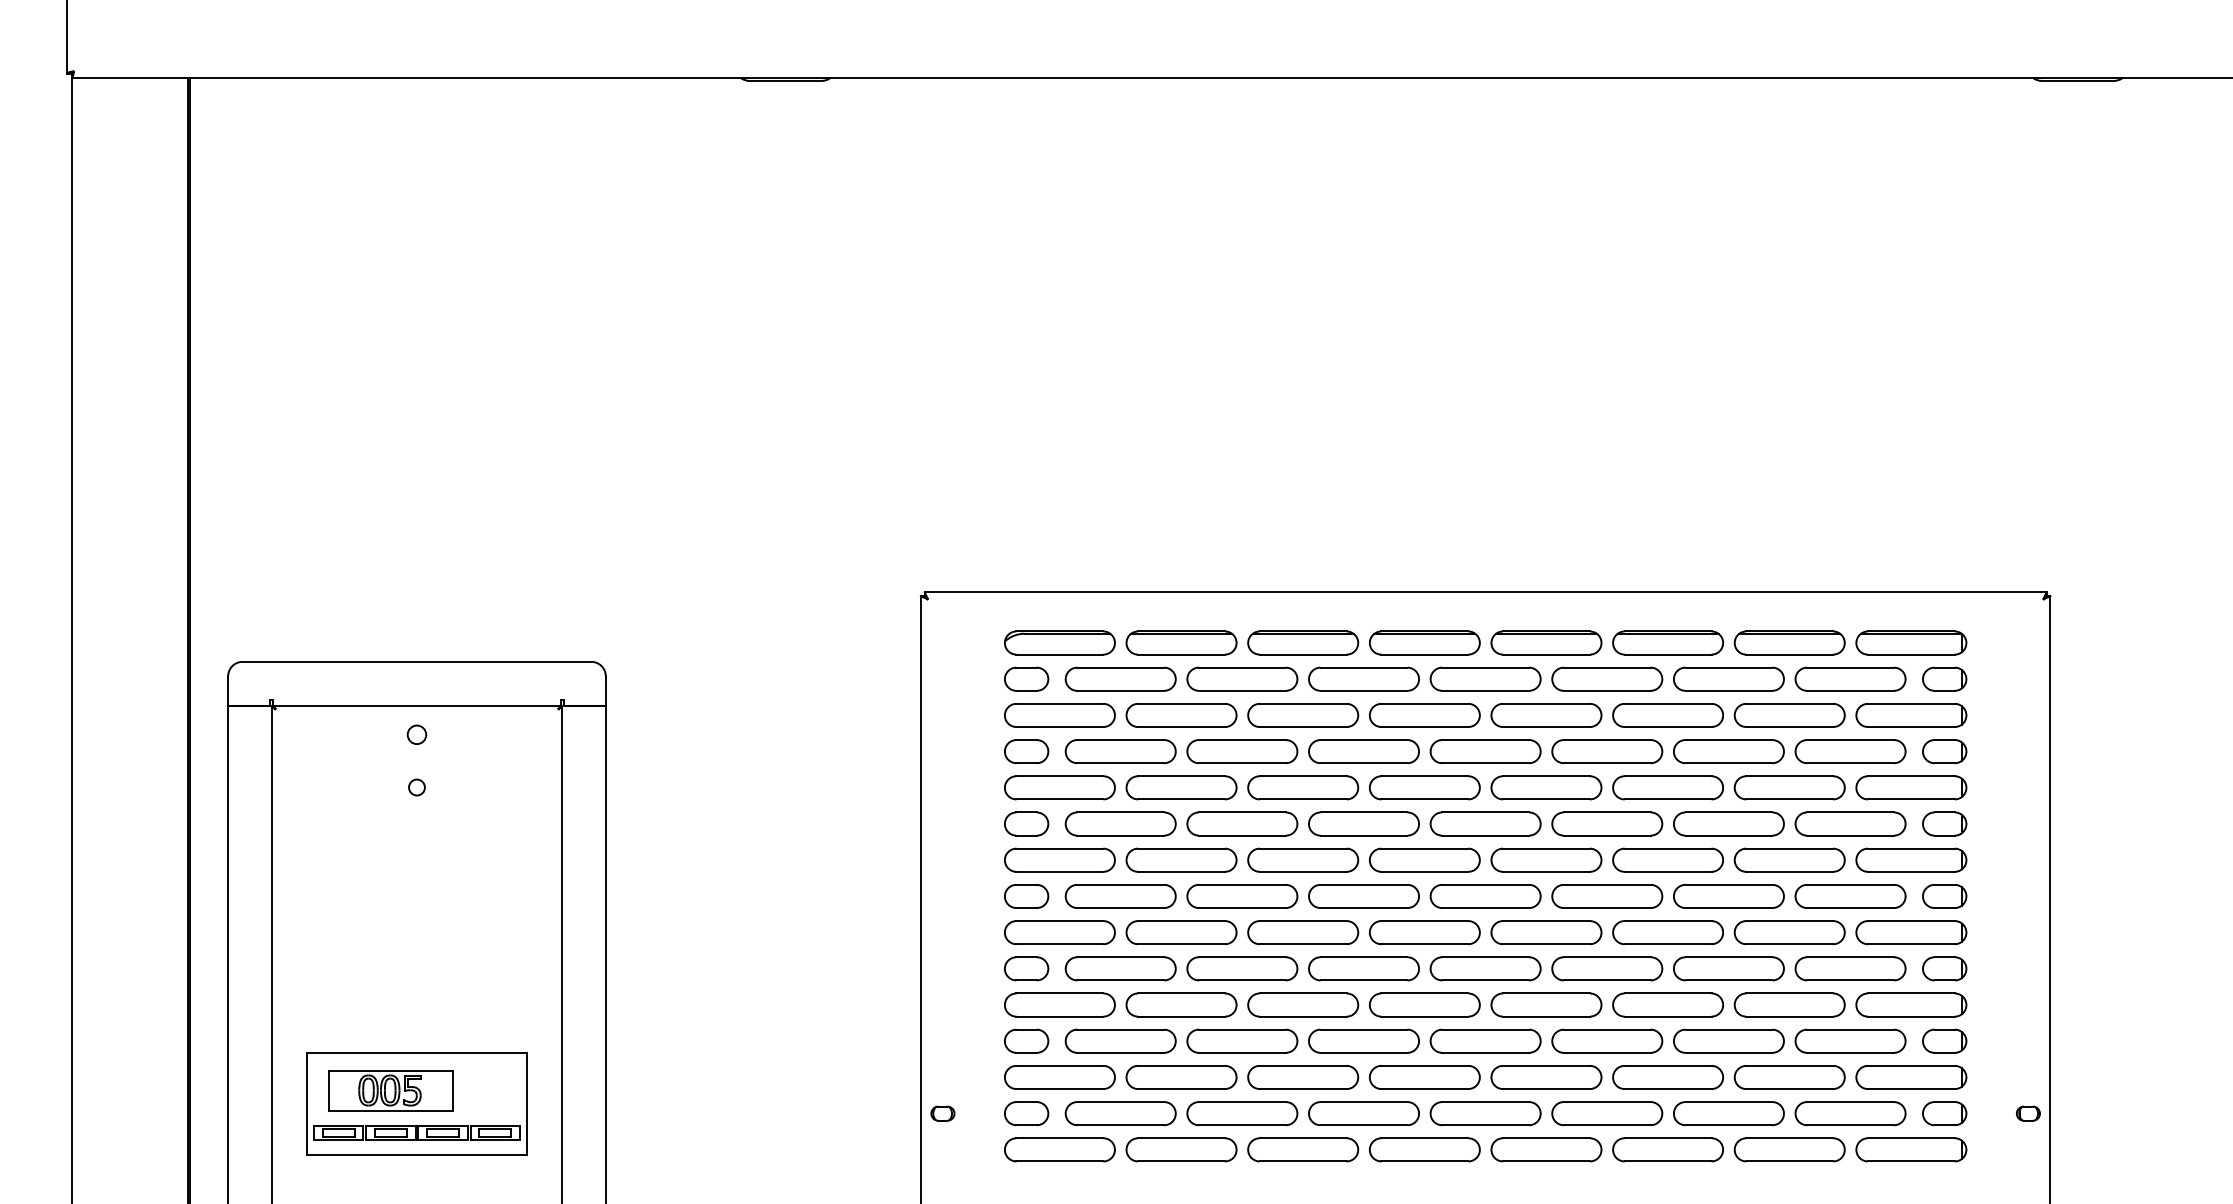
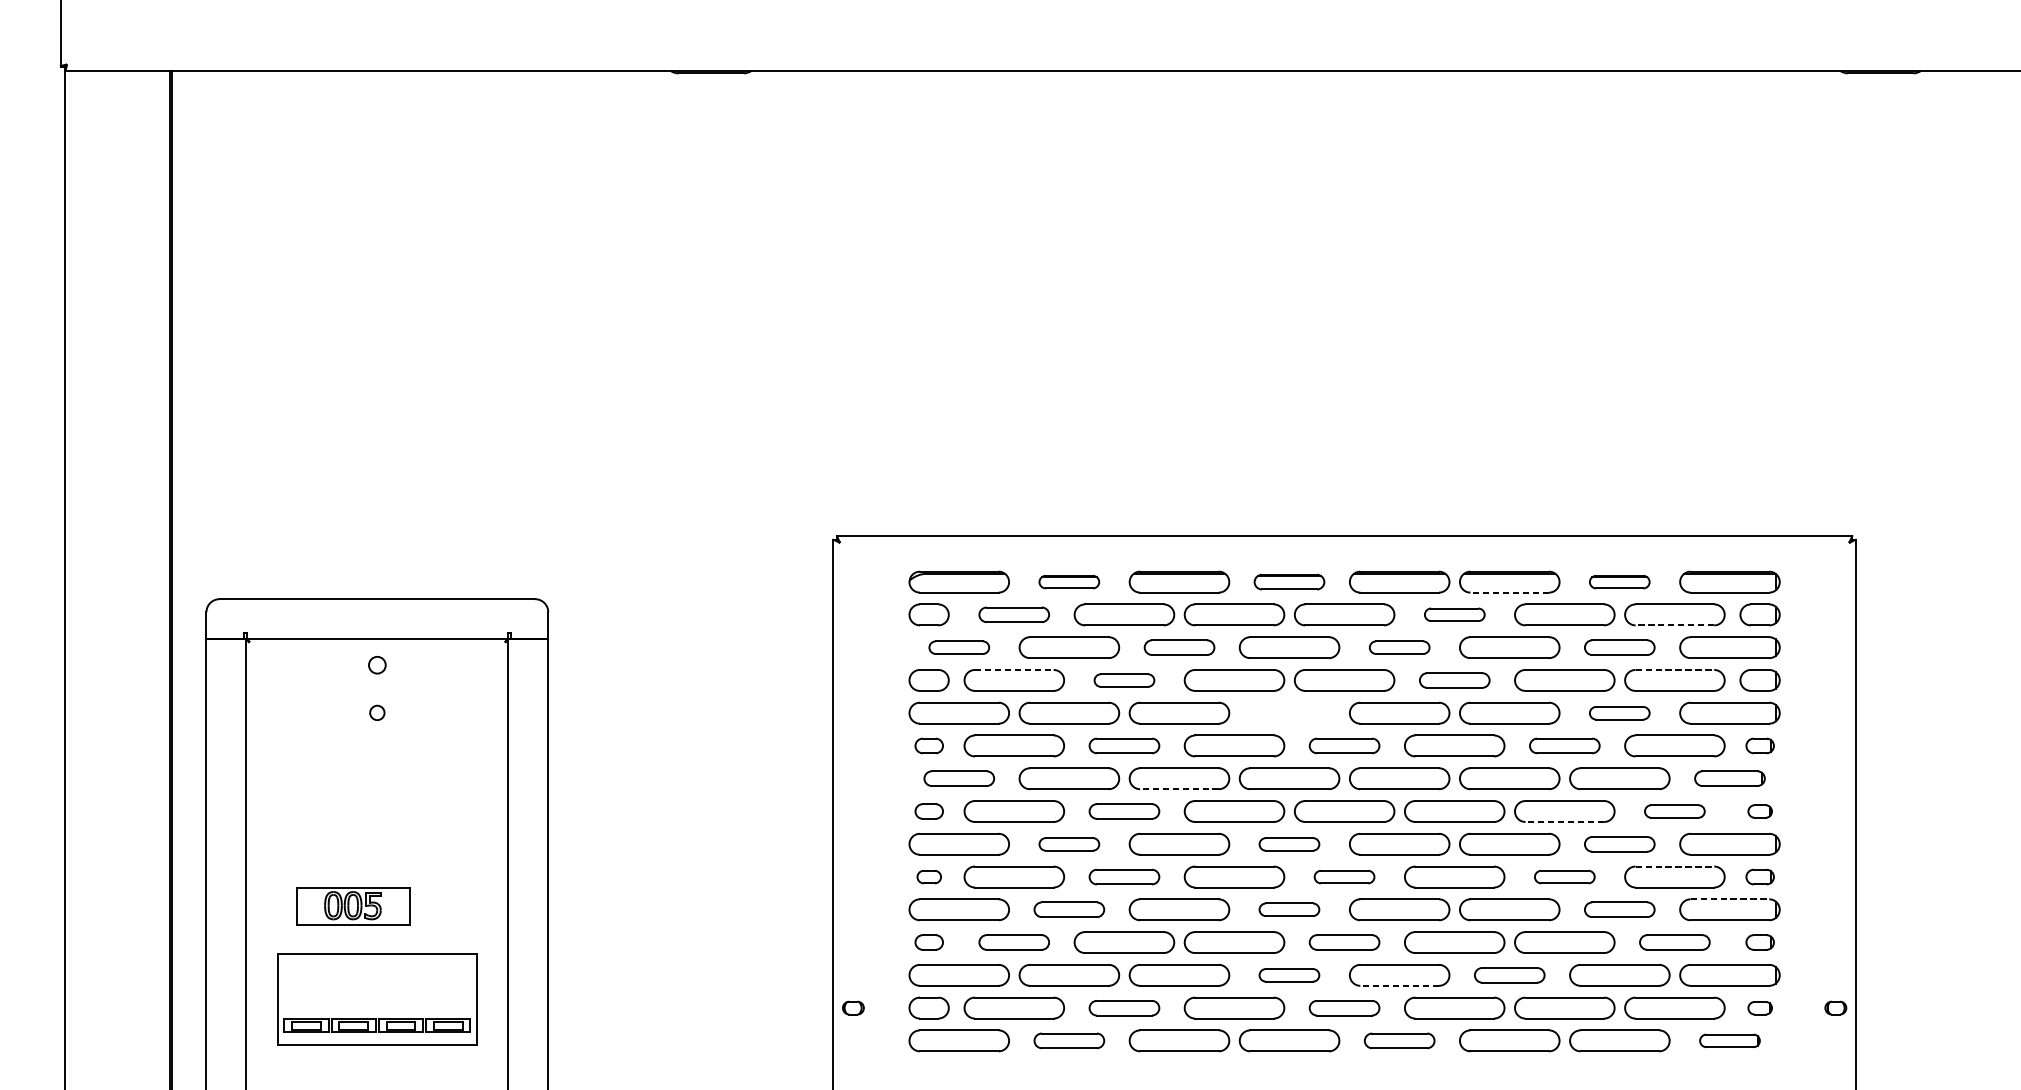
part: (1181, 642) -> (1069, 581), size x0.6
part: (1424, 642) -> (1289, 581), size x0.7
part: (1789, 642) -> (1619, 581), size x0.6
line: (1667, 654) -> (1509, 592), solid -> dashed
part: (1120, 678) -> (1014, 614), size x0.7
part: (1607, 678) -> (1454, 614), size x0.6
line: (1850, 690) -> (1674, 625), solid -> dashed
part: (1059, 715) -> (958, 647), size x0.6
part: (1303, 715) -> (1179, 647), size x0.7
part: (1546, 715) -> (1399, 647), size x0.6
part: (1789, 715) -> (1619, 647), size x0.7
line: (1121, 740) -> (1015, 670), solid -> dashed
line: (1851, 740) -> (1675, 670), solid -> dashed
part: (1242, 751) -> (1124, 680), size x0.6
part: (1607, 751) -> (1454, 680), size x0.7
part: (1424, 787) -> (1289, 712), removed
part: (1789, 787) -> (1619, 712), size x0.6
part: (1026, 823) -> (929, 745), size x0.7
part: (1242, 823) -> (1124, 745), size x0.7
part: (1485, 823) -> (1344, 745), size x0.7
part: (1728, 823) -> (1564, 745), size x0.7
part: (1944, 823) -> (1759, 745), size x0.7
part: (1059, 859) -> (958, 778), size x0.7
part: (1911, 859) -> (1730, 778), size x0.7
line: (1302, 871) -> (1178, 788), solid -> dashed
part: (1026, 896) -> (929, 811), size x0.7
part: (1242, 896) -> (1124, 811), size x0.7
part: (1850, 896) -> (1674, 811), size x0.6
part: (1944, 896) -> (1759, 811), size x0.6
line: (1728, 908) -> (1564, 822), solid -> dashed
part: (1181, 932) -> (1069, 844), size x0.6
part: (1424, 932) -> (1289, 844), size x0.6
part: (1789, 932) -> (1619, 844), size x0.7
line: (1851, 957) -> (1675, 866), solid -> dashed
part: (1026, 968) -> (929, 876), size x0.6
part: (1242, 968) -> (1124, 876), size x0.7
part: (1485, 968) -> (1344, 876), size x0.6
part: (1728, 968) -> (1564, 876), size x0.6
part: (1944, 968) -> (1759, 876), size x0.7
line: (1911, 993) -> (1730, 899), solid -> dashed
part: (1181, 1004) -> (1069, 909), size x0.7
part: (1424, 1004) -> (1289, 909), size x0.6
part: (1789, 1004) -> (1619, 909), size x0.7
part: (1026, 1040) -> (929, 941), size x0.7
part: (1120, 1040) -> (1014, 941), size x0.7
part: (1485, 1040) -> (1344, 941), size x0.7
part: (1850, 1040) -> (1674, 941), size x0.7
part: (1944, 1040) -> (1759, 941), size x0.7
part: (1424, 1077) -> (1289, 975), size x0.6
part: (1667, 1077) -> (1509, 975), size x0.7
line: (1545, 1089) -> (1398, 986), solid -> dashed
part: (390, 1090) -> (353, 905), moved
part: (1242, 1113) -> (1124, 1007), size x0.7
part: (1485, 1113) -> (1344, 1007), size x0.7
part: (1944, 1113) -> (1759, 1007), size x0.6
part: (1181, 1149) -> (1069, 1040), size x0.7
part: (1546, 1149) -> (1399, 1040), size x0.7
part: (1911, 1149) -> (1730, 1040), size x0.6

